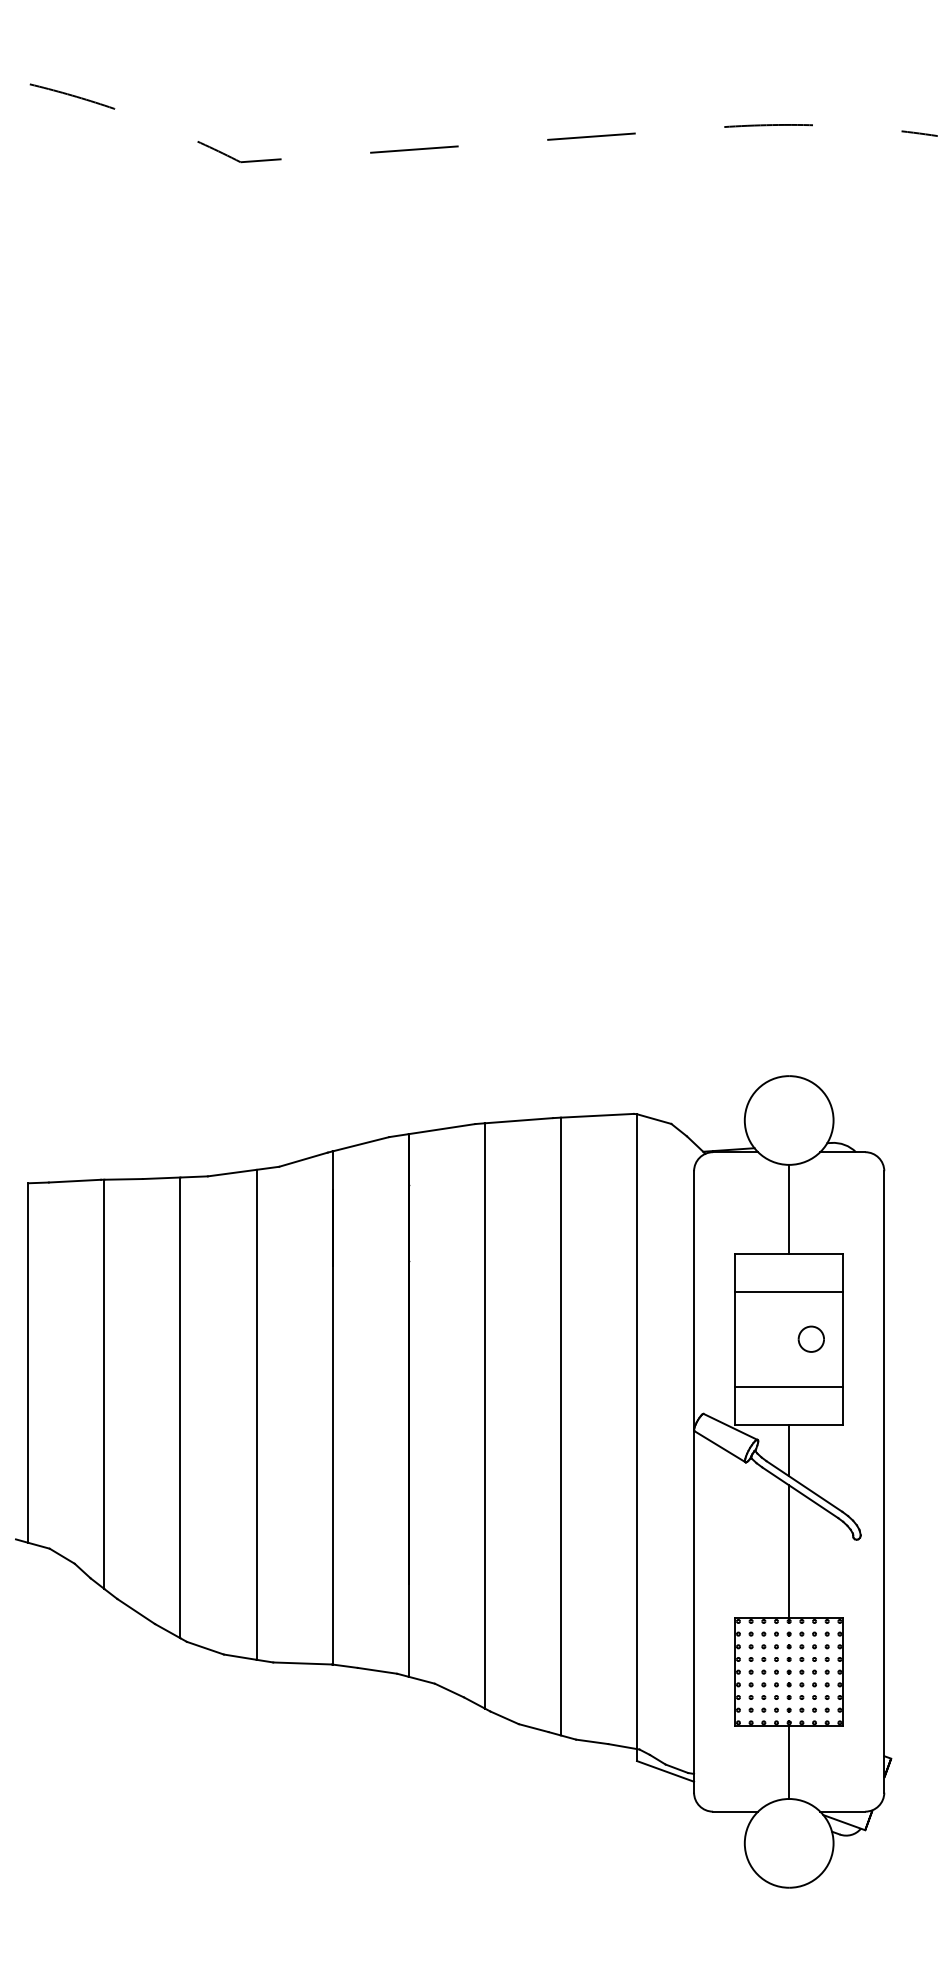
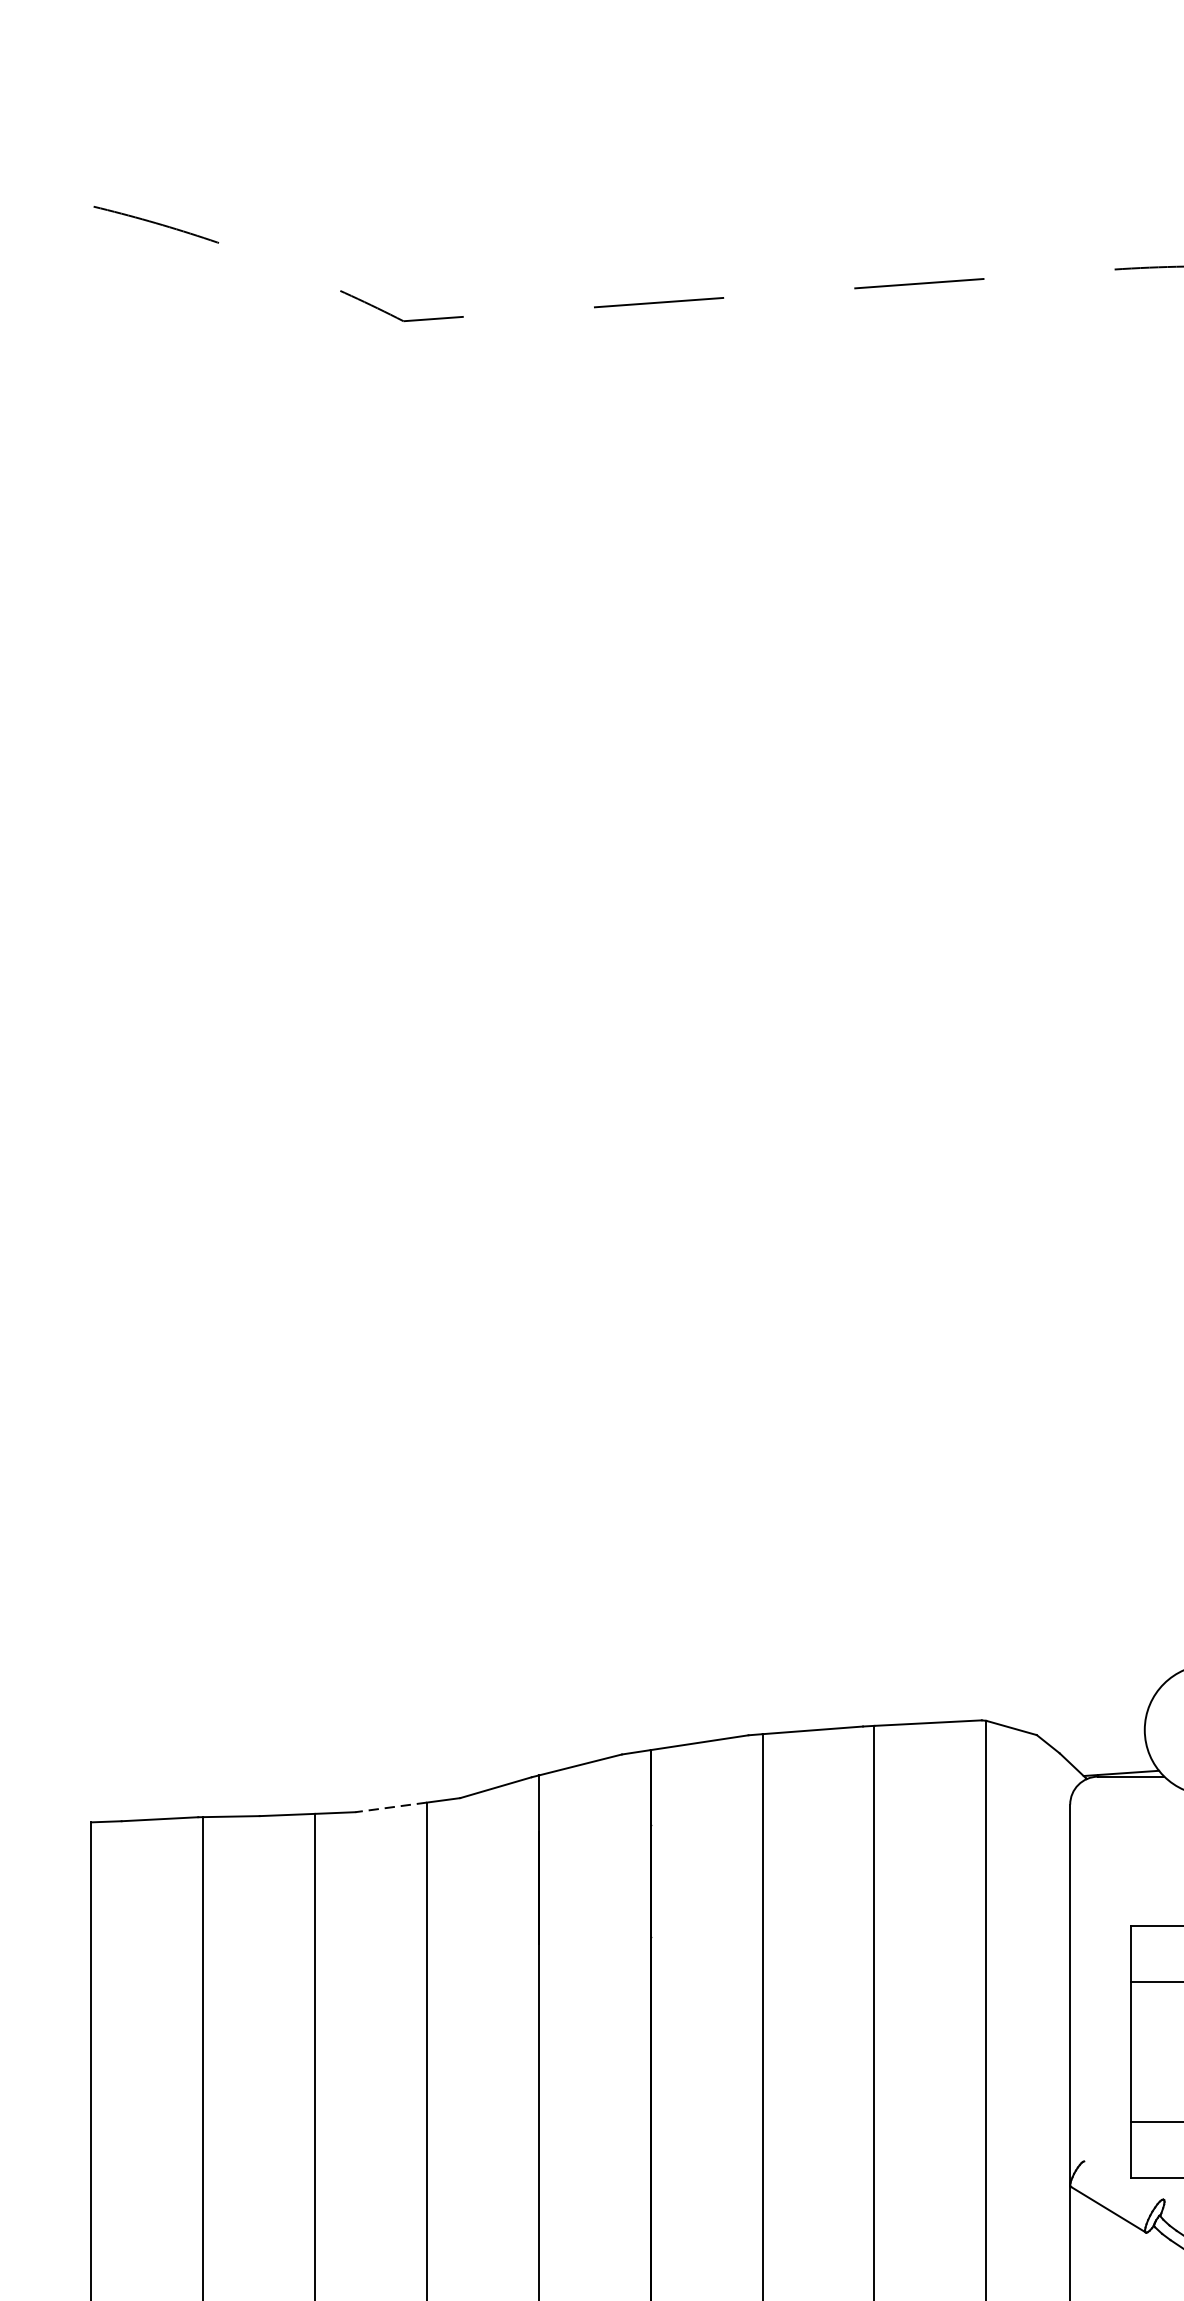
line: (232, 1173) -> (391, 1807), solid -> dashed
line: (730, 1426) -> (1123, 2179), removed

